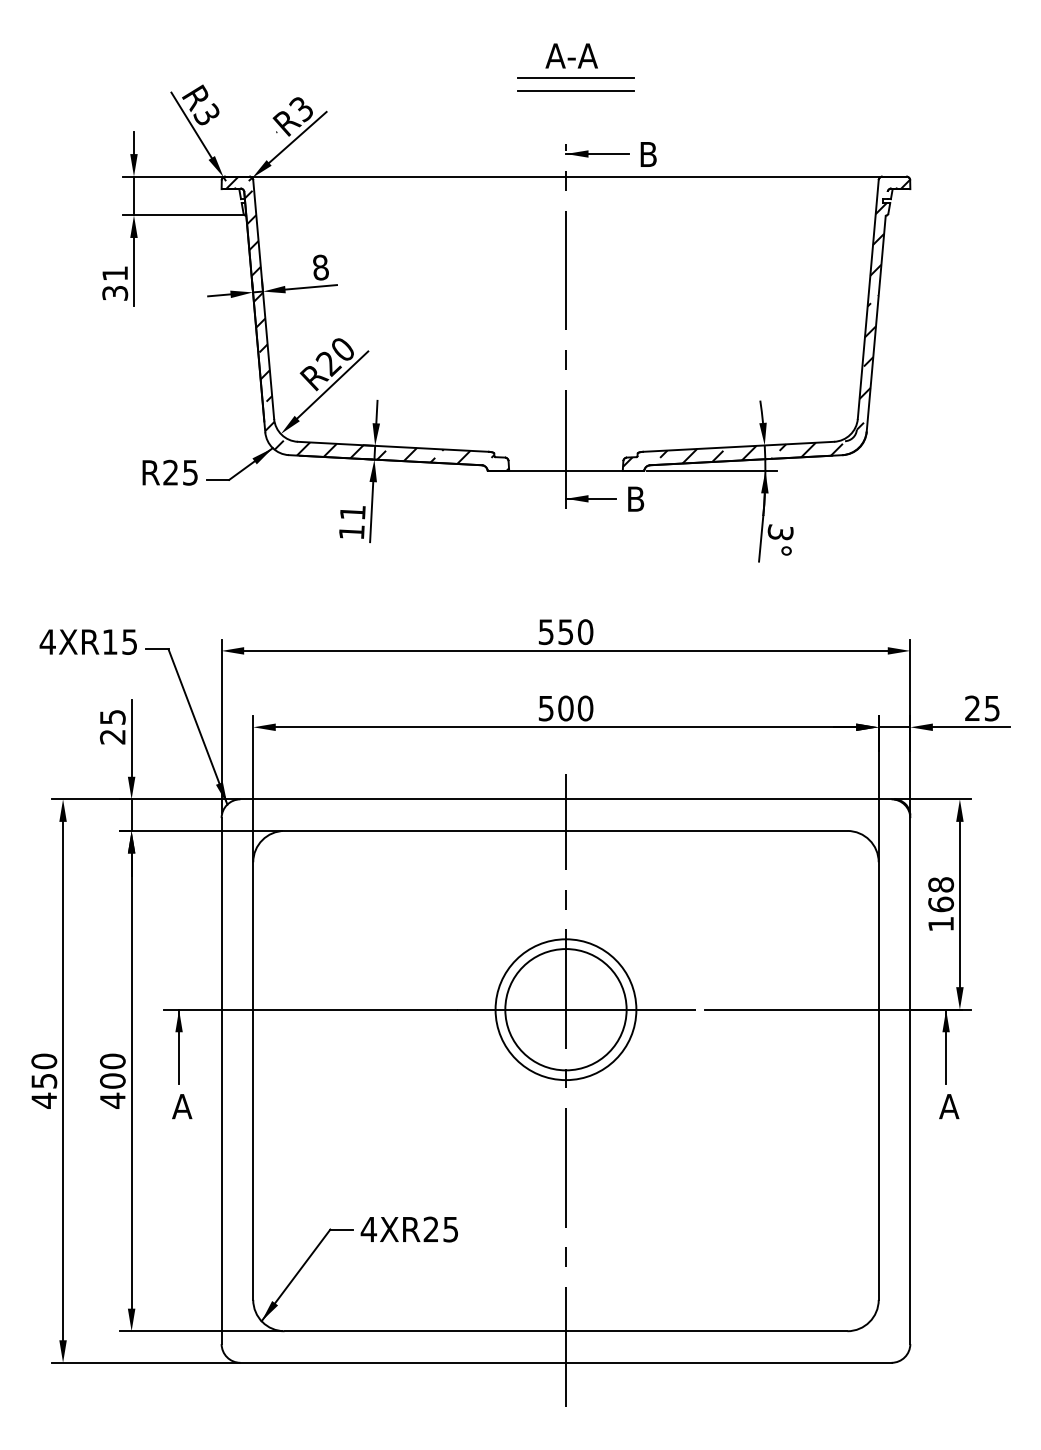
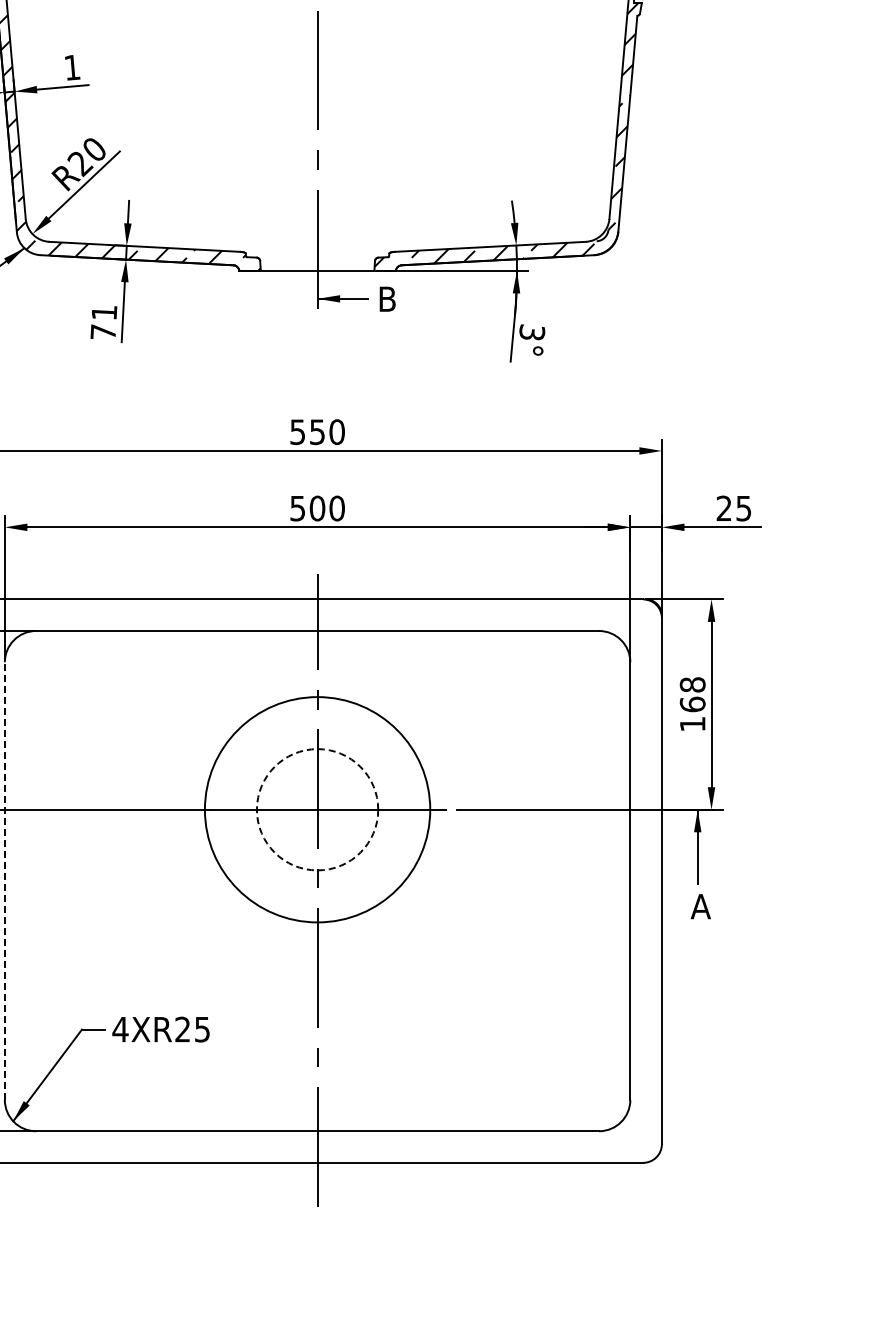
text: (320, 267) -> (72, 67), 8 -> 1
text: (351, 531) -> (103, 331), 11 -> 71
circle: (565, 1009) -> (317, 809), size x1.6
circle: (565, 1009) -> (317, 809), solid -> dashed
line: (253, 1081) -> (5, 881), solid -> dashed

